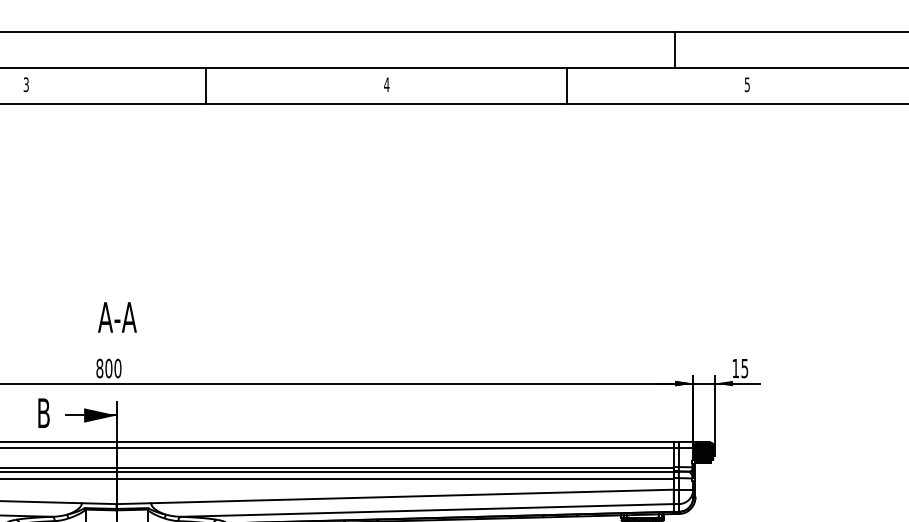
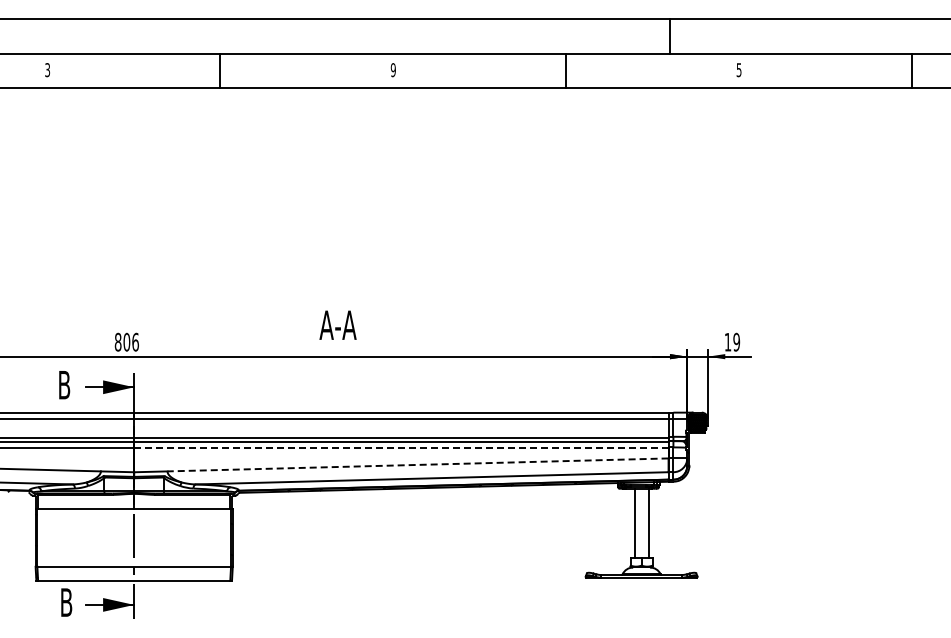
text: (386, 85) -> (393, 70), 4 -> 9
text: (116, 316) -> (337, 324), moved
text: (117, 367) -> (135, 341), 800 -> 806
text: (744, 367) -> (736, 341), 15 -> 19
line: (395, 478) -> (401, 447), solid -> dashed
line: (413, 496) -> (418, 464), solid -> dashed

